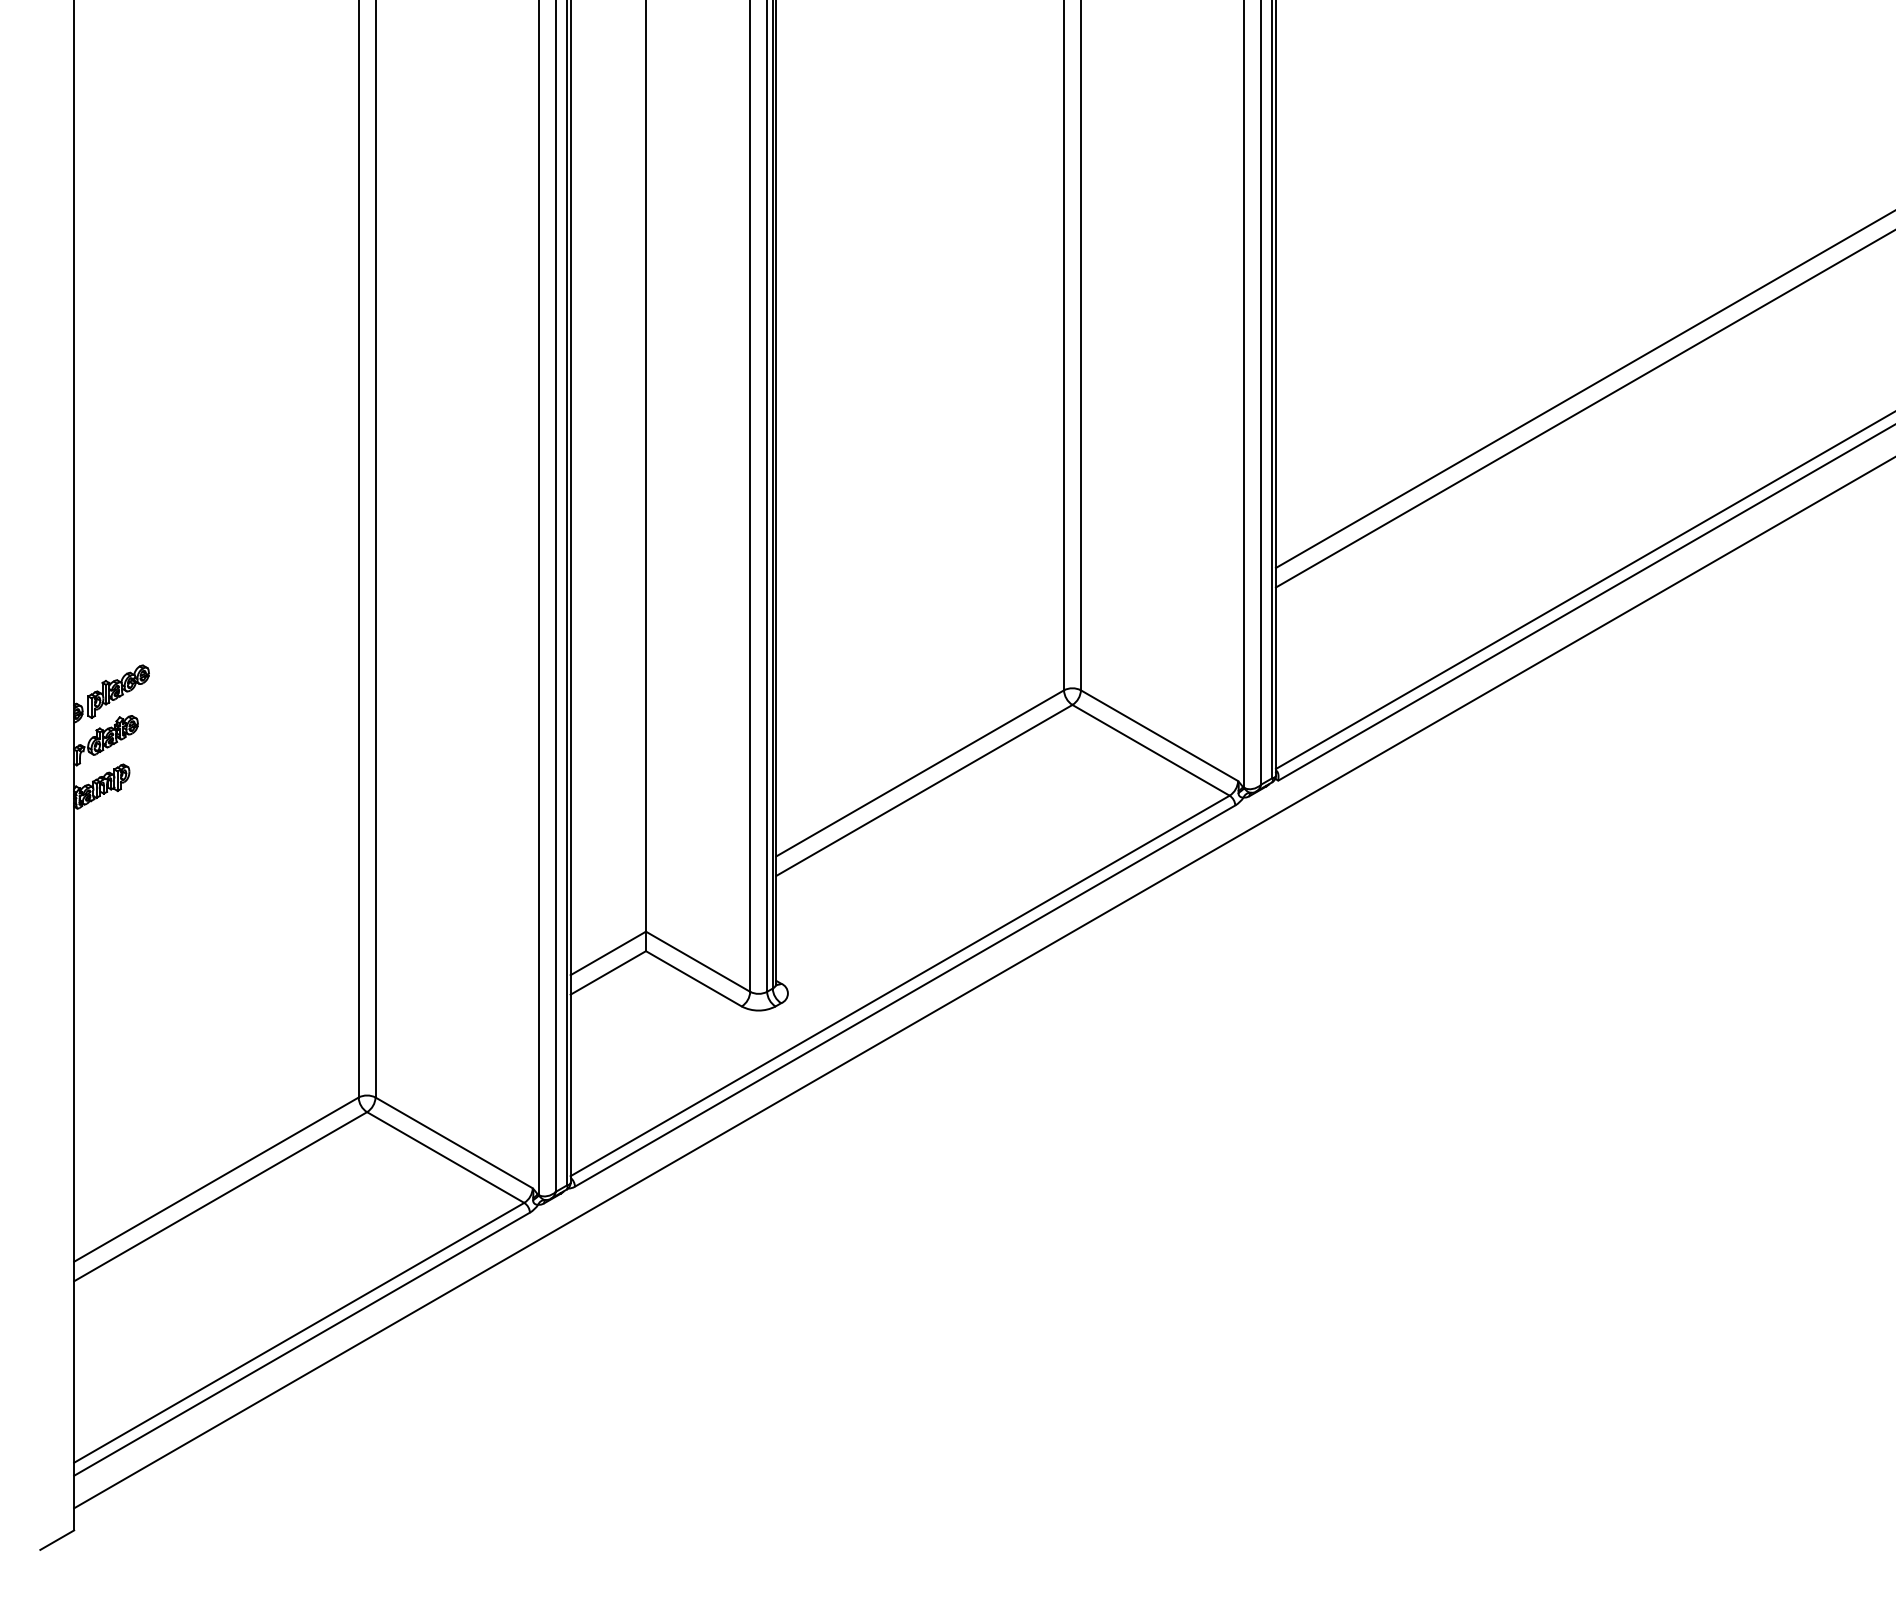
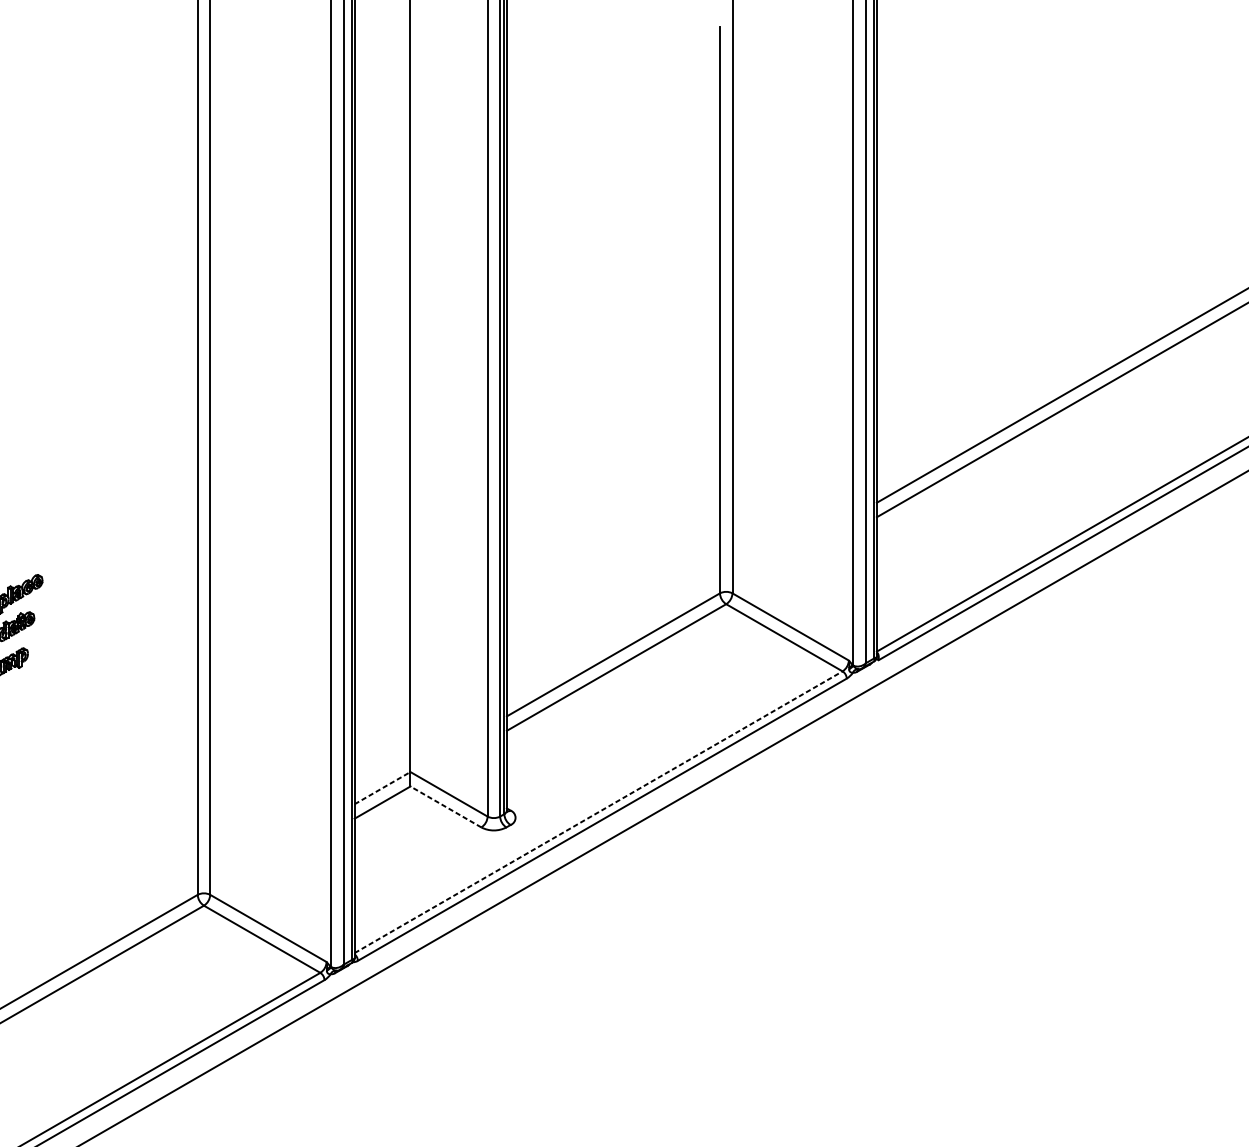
line: (608, 953) -> (382, 788), solid -> dashed
line: (693, 978) -> (445, 806), solid -> dashed
line: (900, 985) -> (598, 811), solid -> dashed

